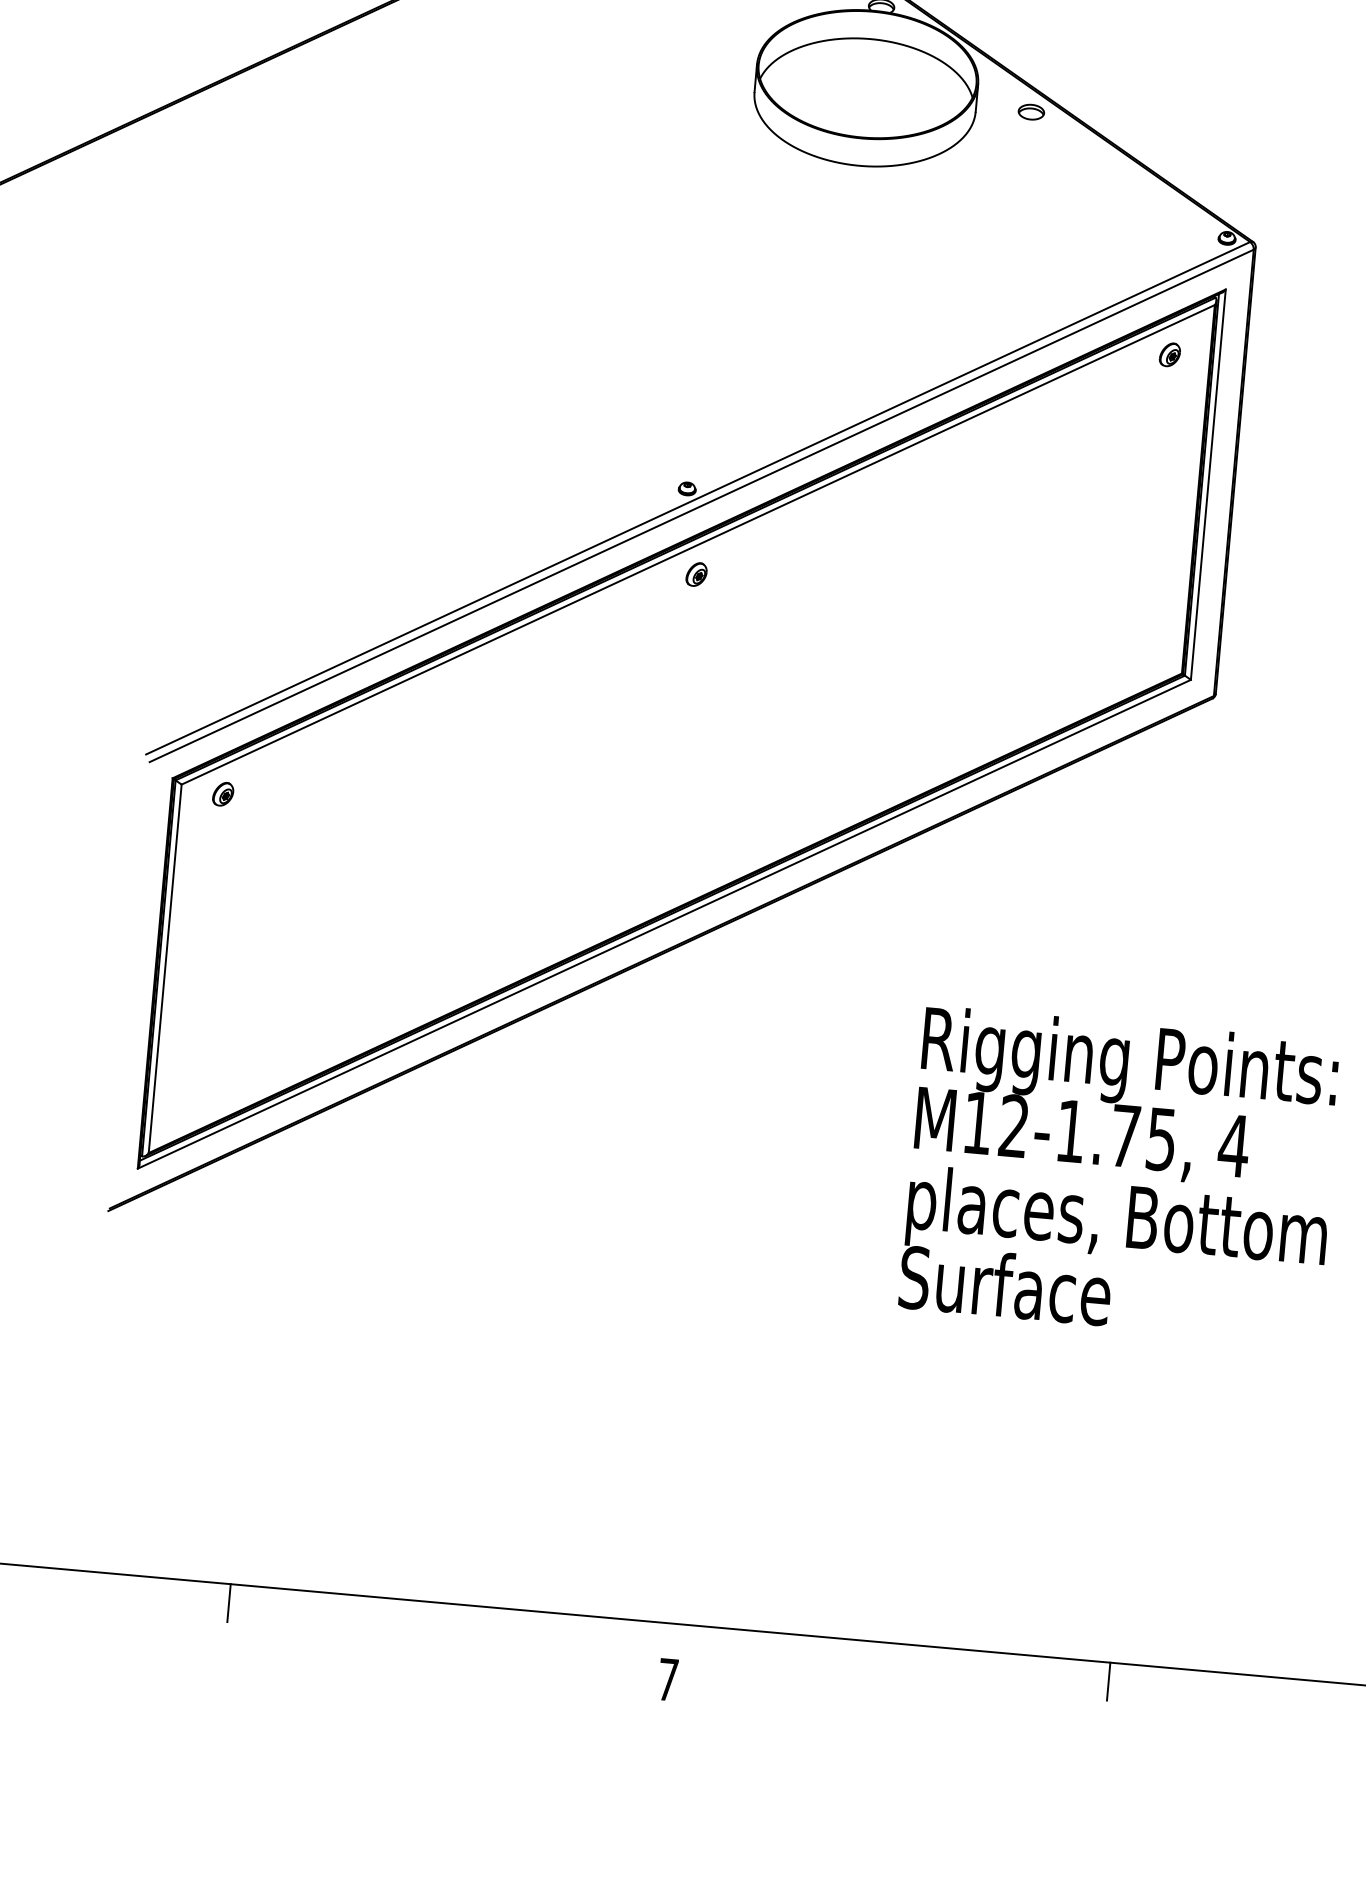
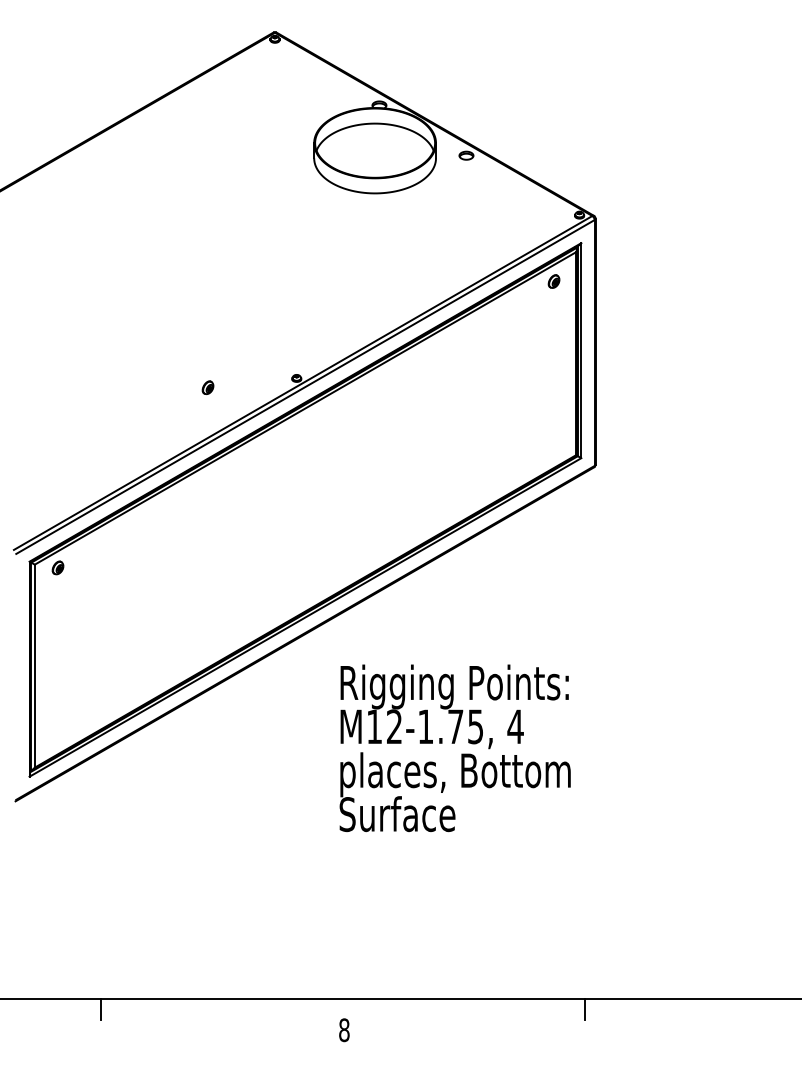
part: (695, 573) -> (207, 387), moved
text: (1119, 1175) -> (454, 748), moved
text: (668, 1680) -> (344, 1030), 7 -> 8

